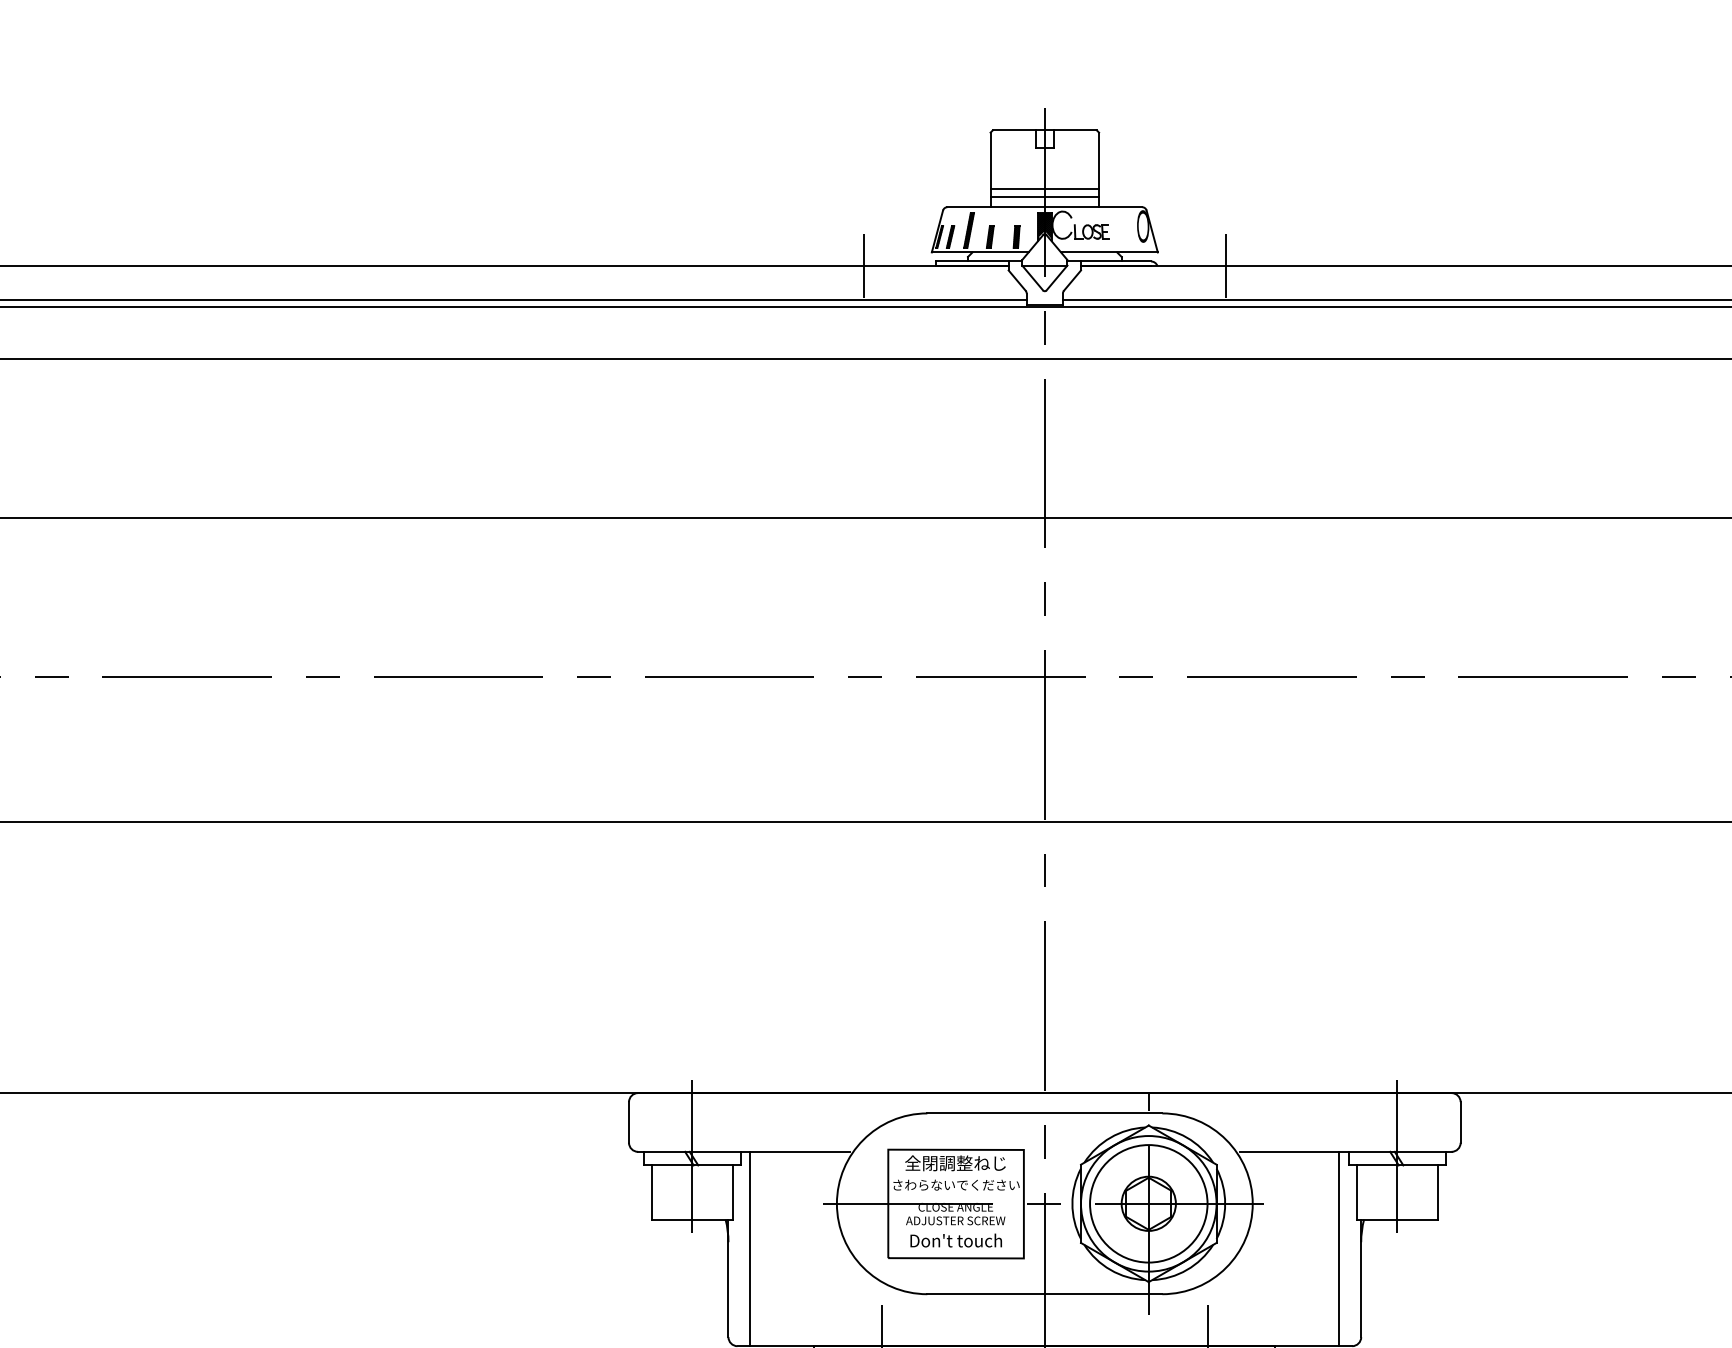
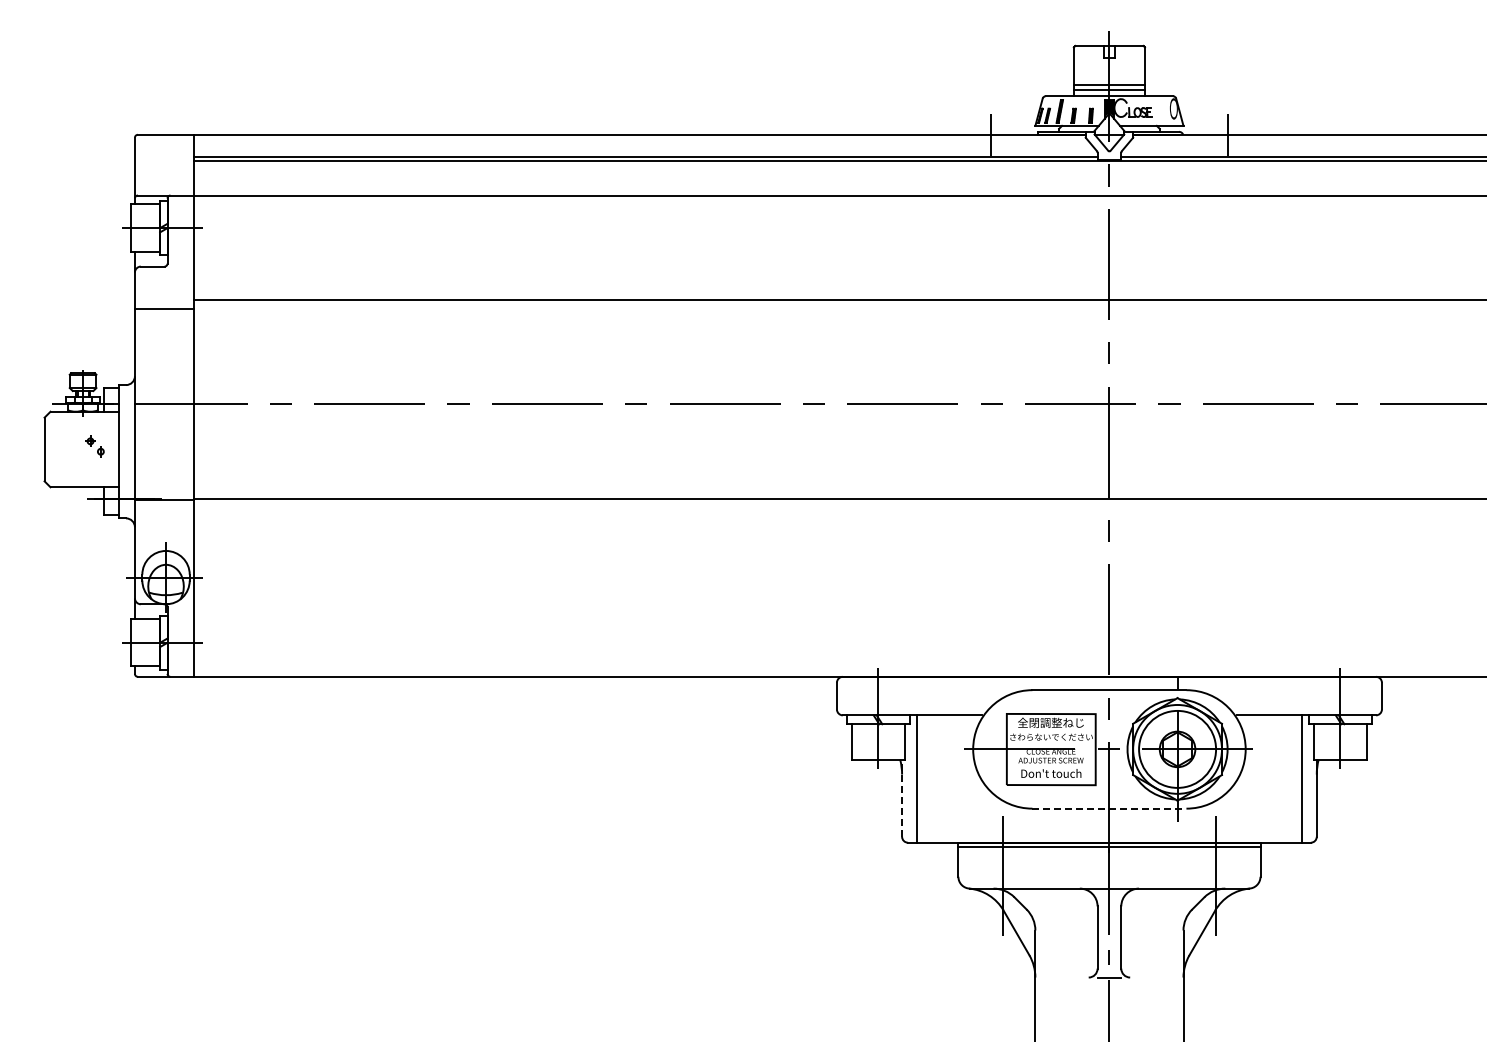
line: (729, 1278) -> (902, 798), solid -> dashed
line: (1044, 1293) -> (1109, 808), solid -> dashed

